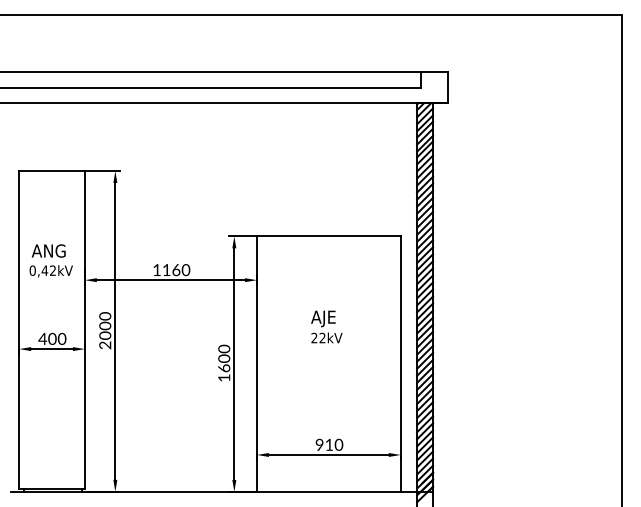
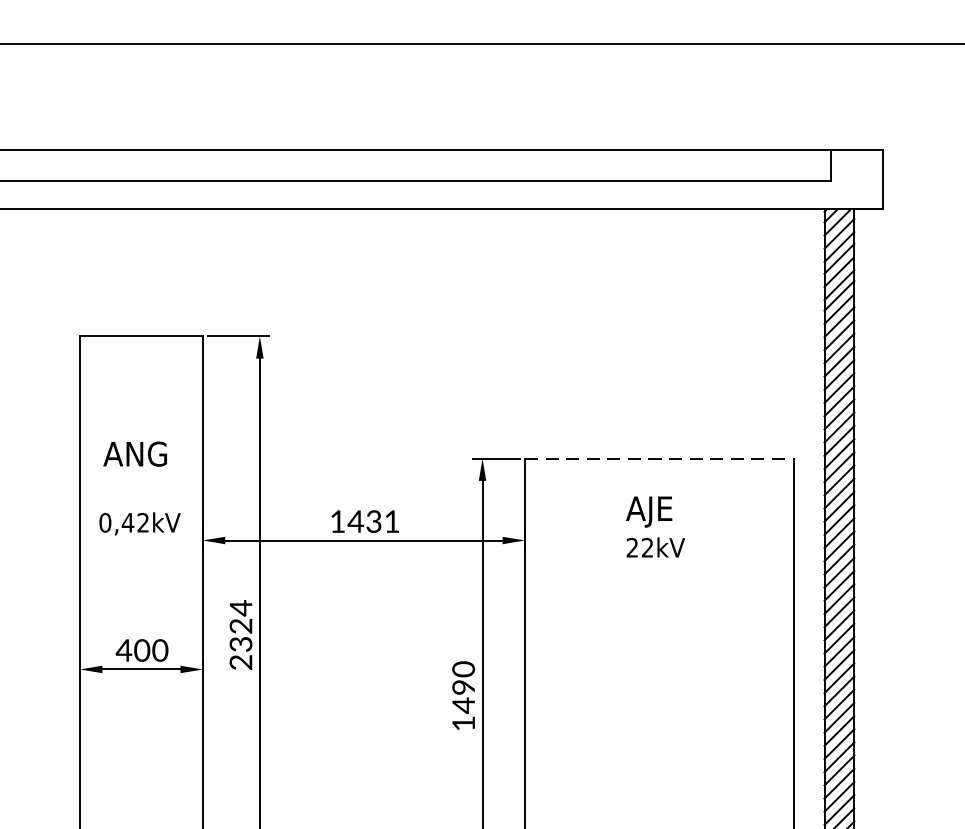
line: (328, 236) -> (658, 458), solid -> dashed
text: (48, 250) -> (134, 453), moved
text: (176, 269) -> (374, 520), 1160 -> 1431
text: (105, 325) -> (241, 625), 2000 -> 2324
text: (326, 326) -> (654, 526), moved
text: (224, 363) -> (464, 696), 1600 -> 1490

